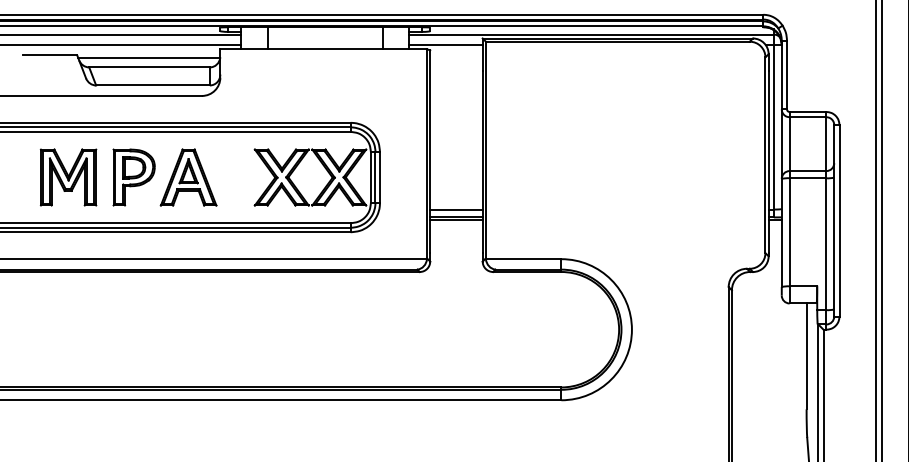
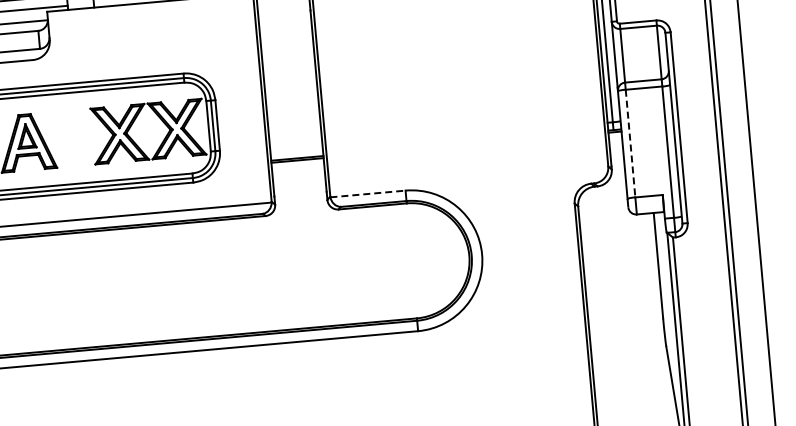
line: (456, 209) -> (296, 150), removed
line: (789, 232) -> (630, 143), solid -> dashed
line: (523, 259) -> (367, 194), solid -> dashed

